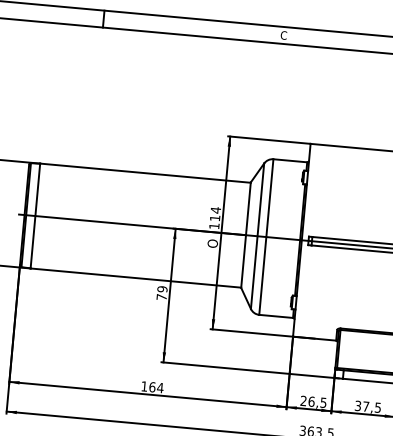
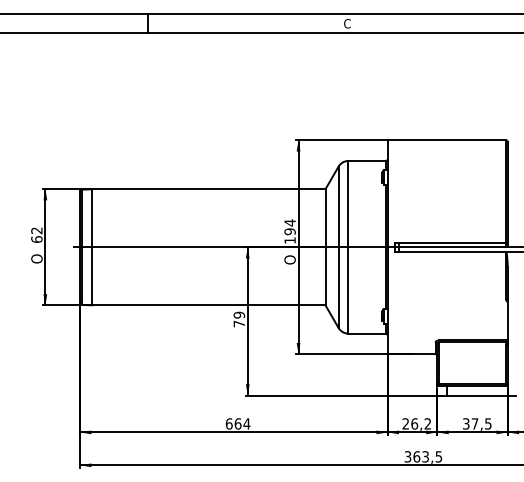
text: (214, 217) -> (289, 231), 114 -> 194
text: (143, 386) -> (228, 423), 164 -> 664
text: (323, 402) -> (427, 423), 26,5 -> 26,2

